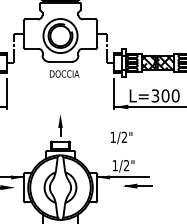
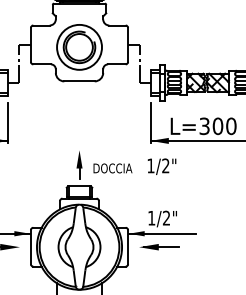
text: (64, 74) -> (112, 168), moved
text: (121, 137) -> (161, 166), moved
part: (137, 186) -> (159, 247), moved

